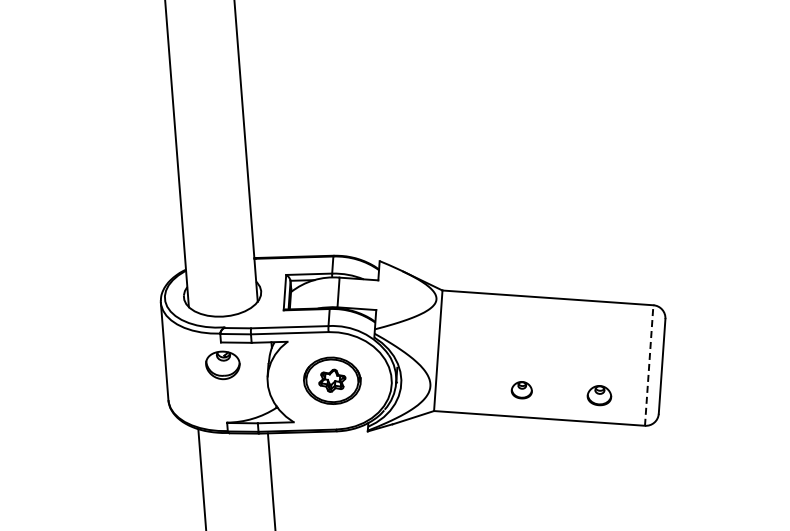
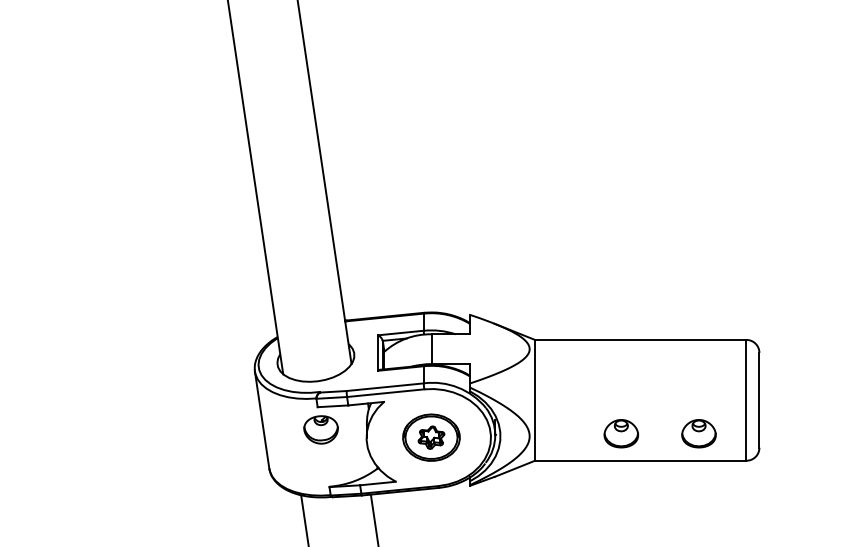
line: (649, 364) -> (746, 399), dashed -> solid
part: (521, 389) -> (620, 433), size x1.67
part: (599, 395) -> (698, 433), size x1.43

